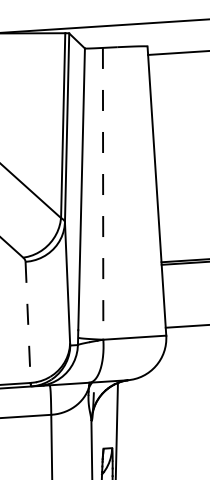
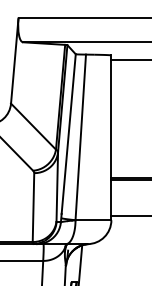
line: (102, 194) -> (80, 137), dashed -> solid
line: (28, 323) -> (33, 208), dashed -> solid

